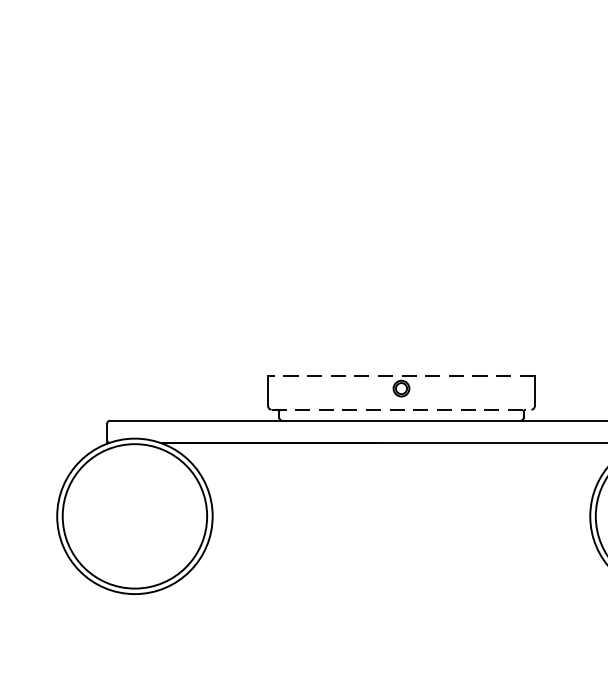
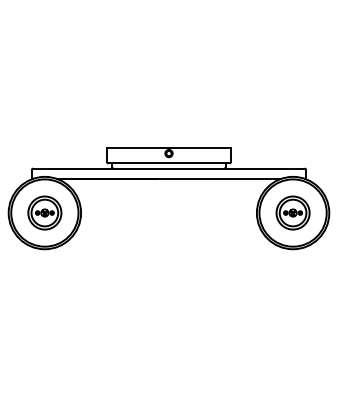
line: (400, 375) -> (168, 147), dashed -> solid
line: (400, 409) -> (168, 163), dashed -> solid
part: (134, 515) -> (44, 212), added

